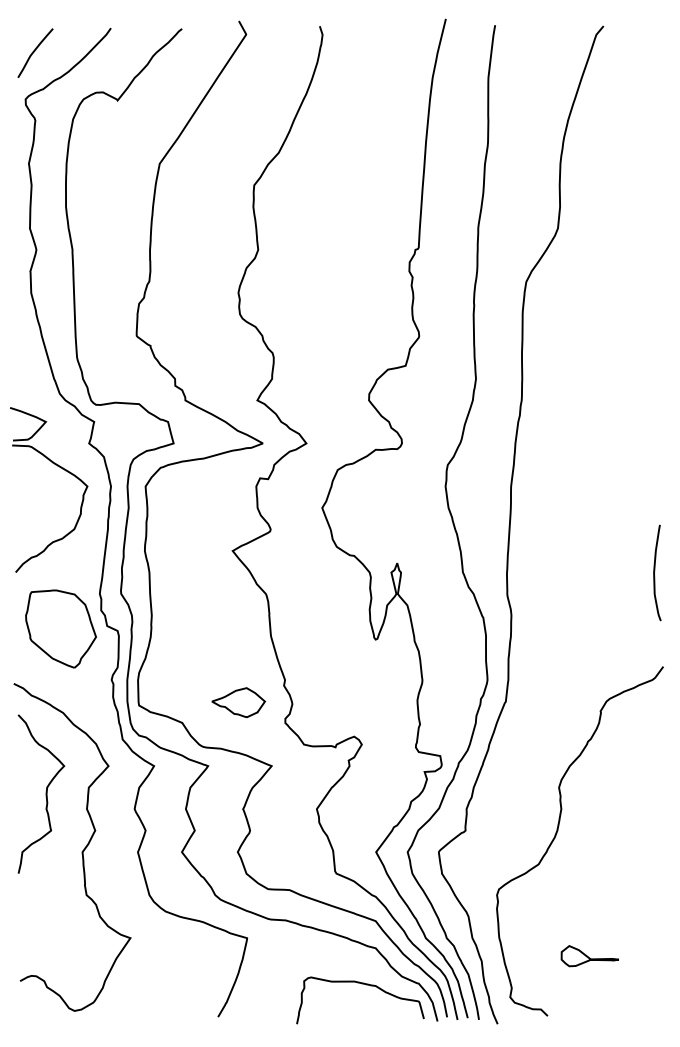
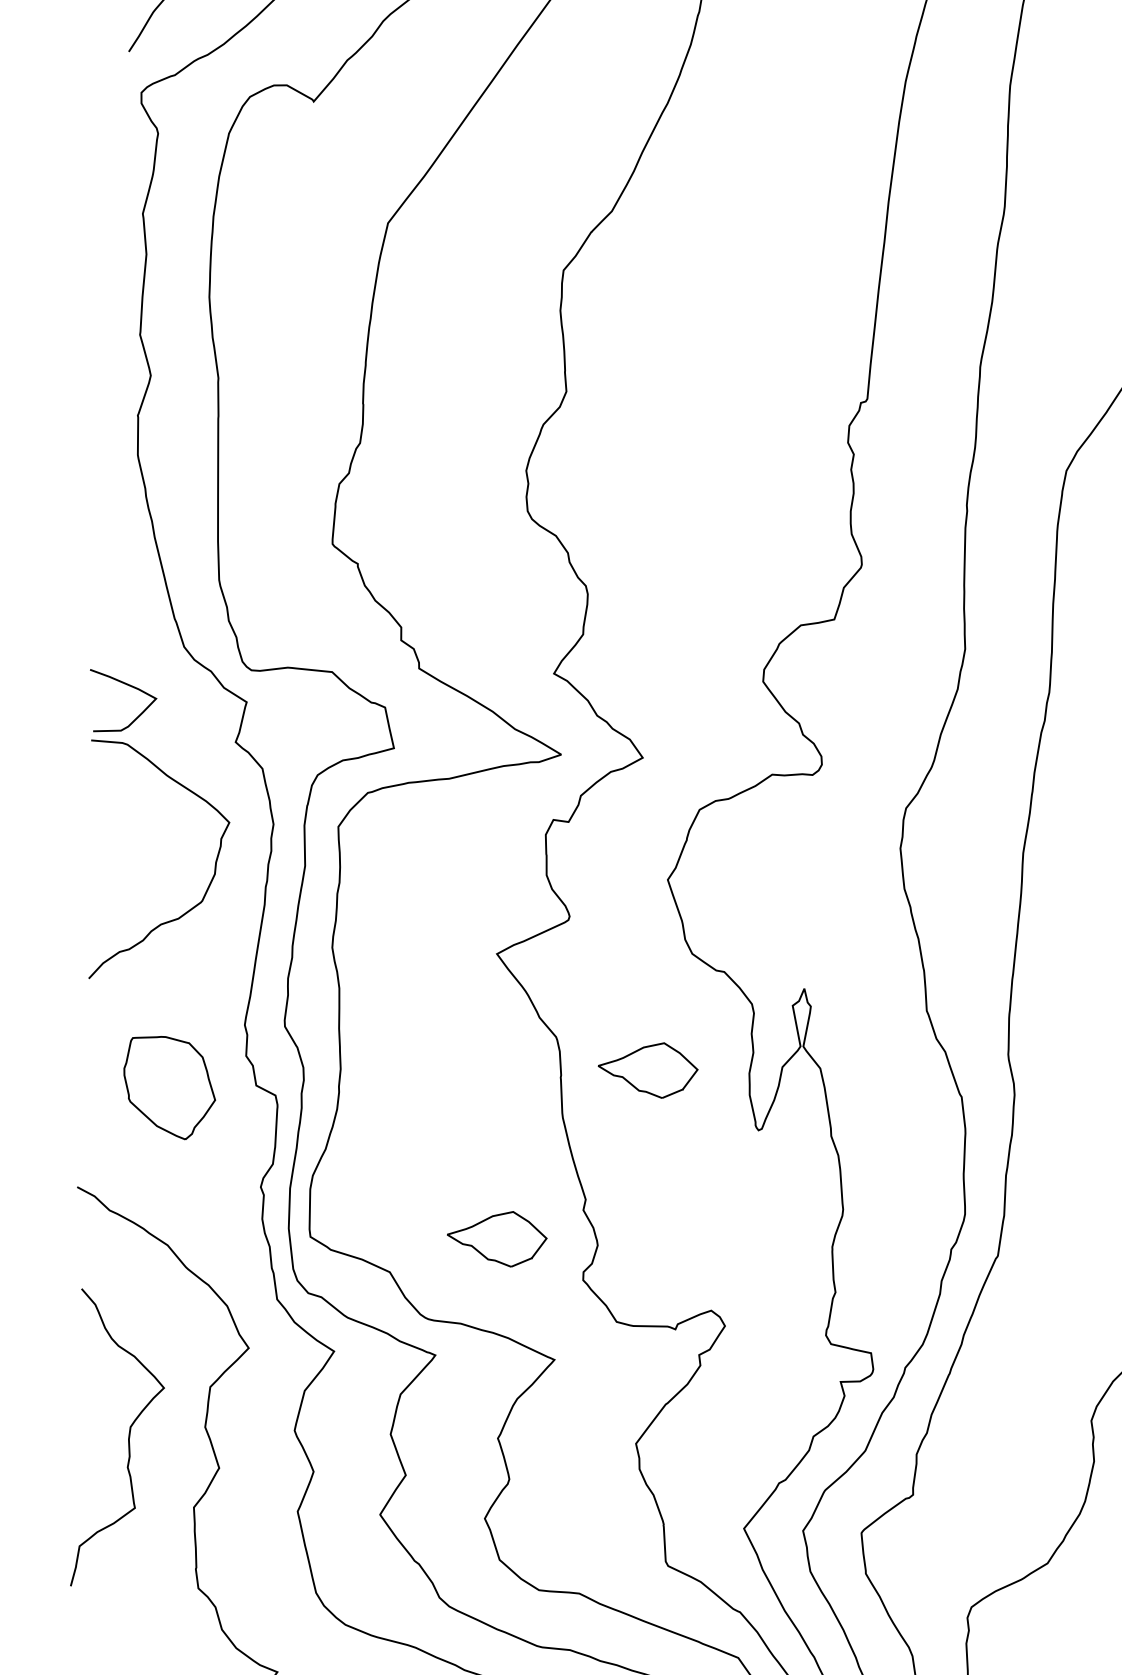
part: (315, 609) -> (647, 1069), added
part: (60, 628) -> (168, 1086), size x0.7
curve: (45, 793) -> (127, 1438), moved

